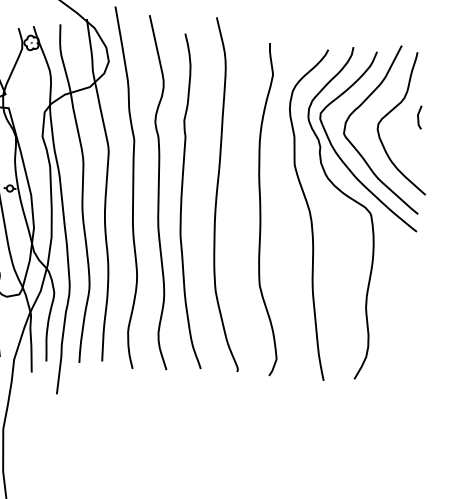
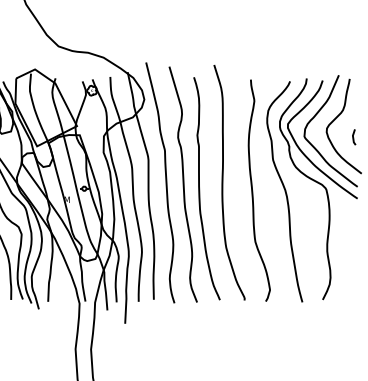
line: (420, 117) -> (354, 137), moved

